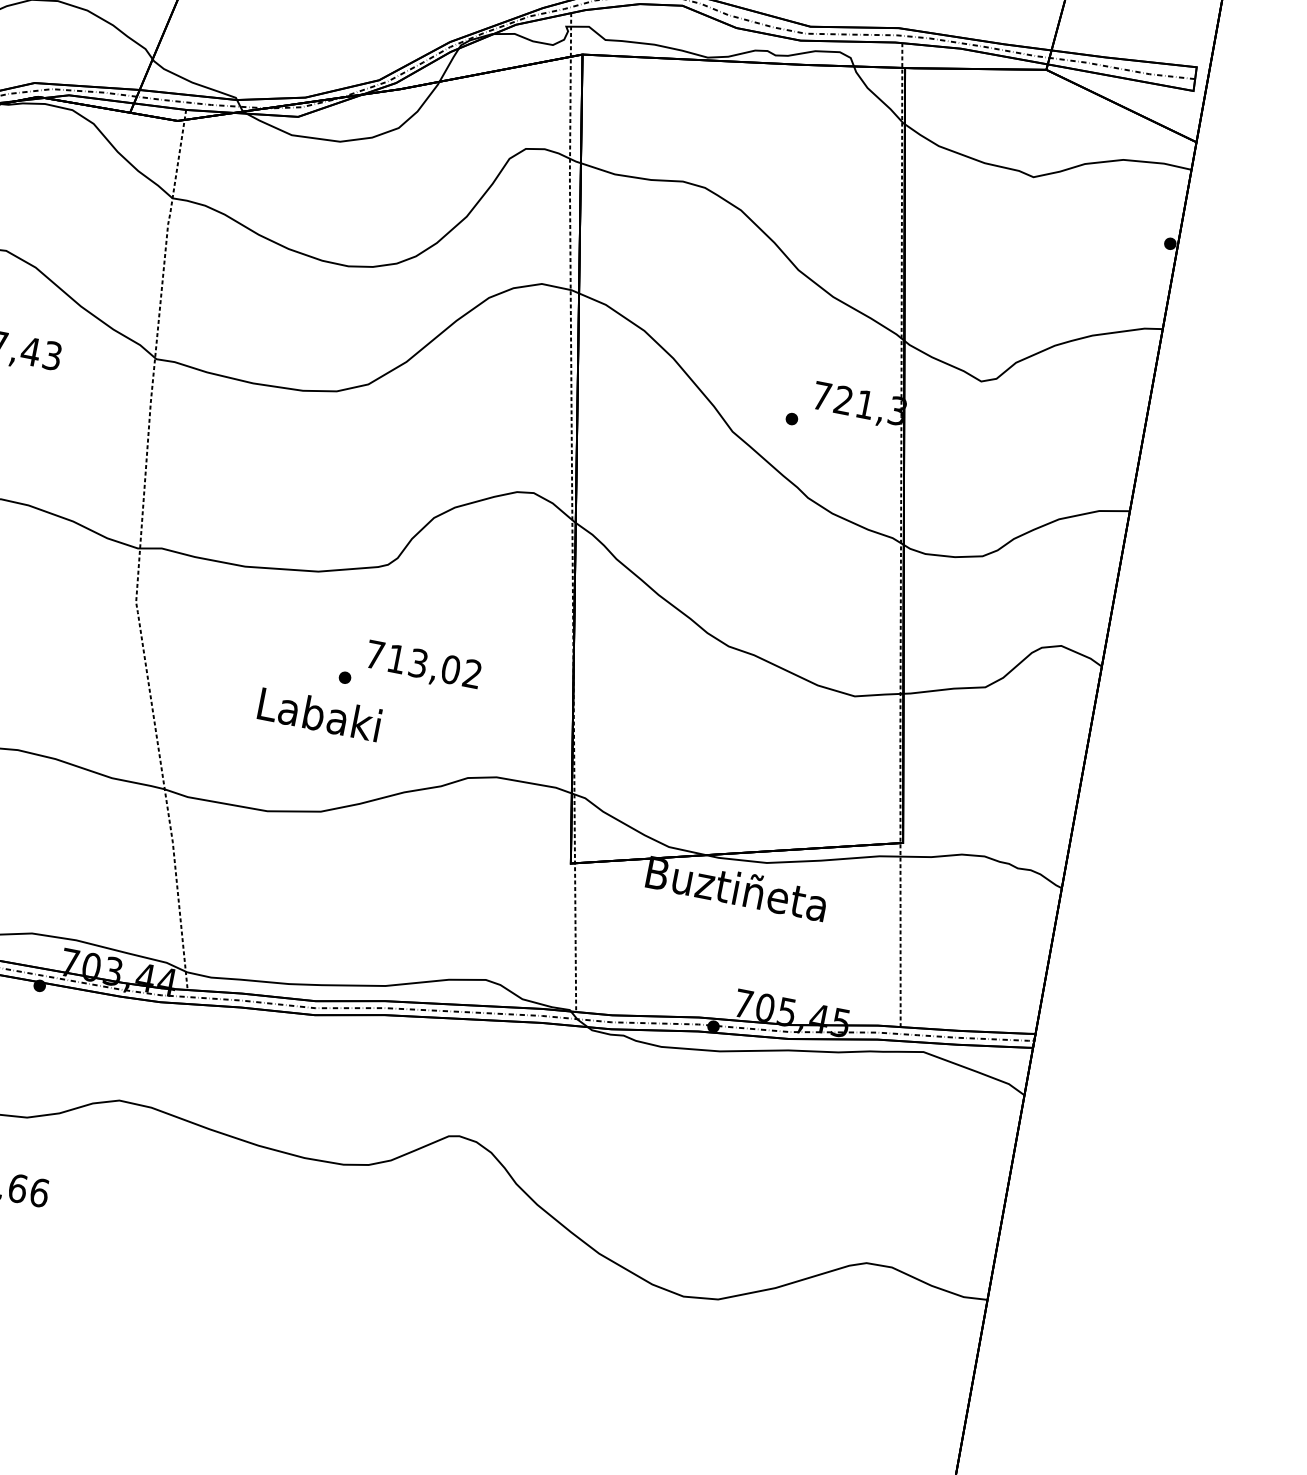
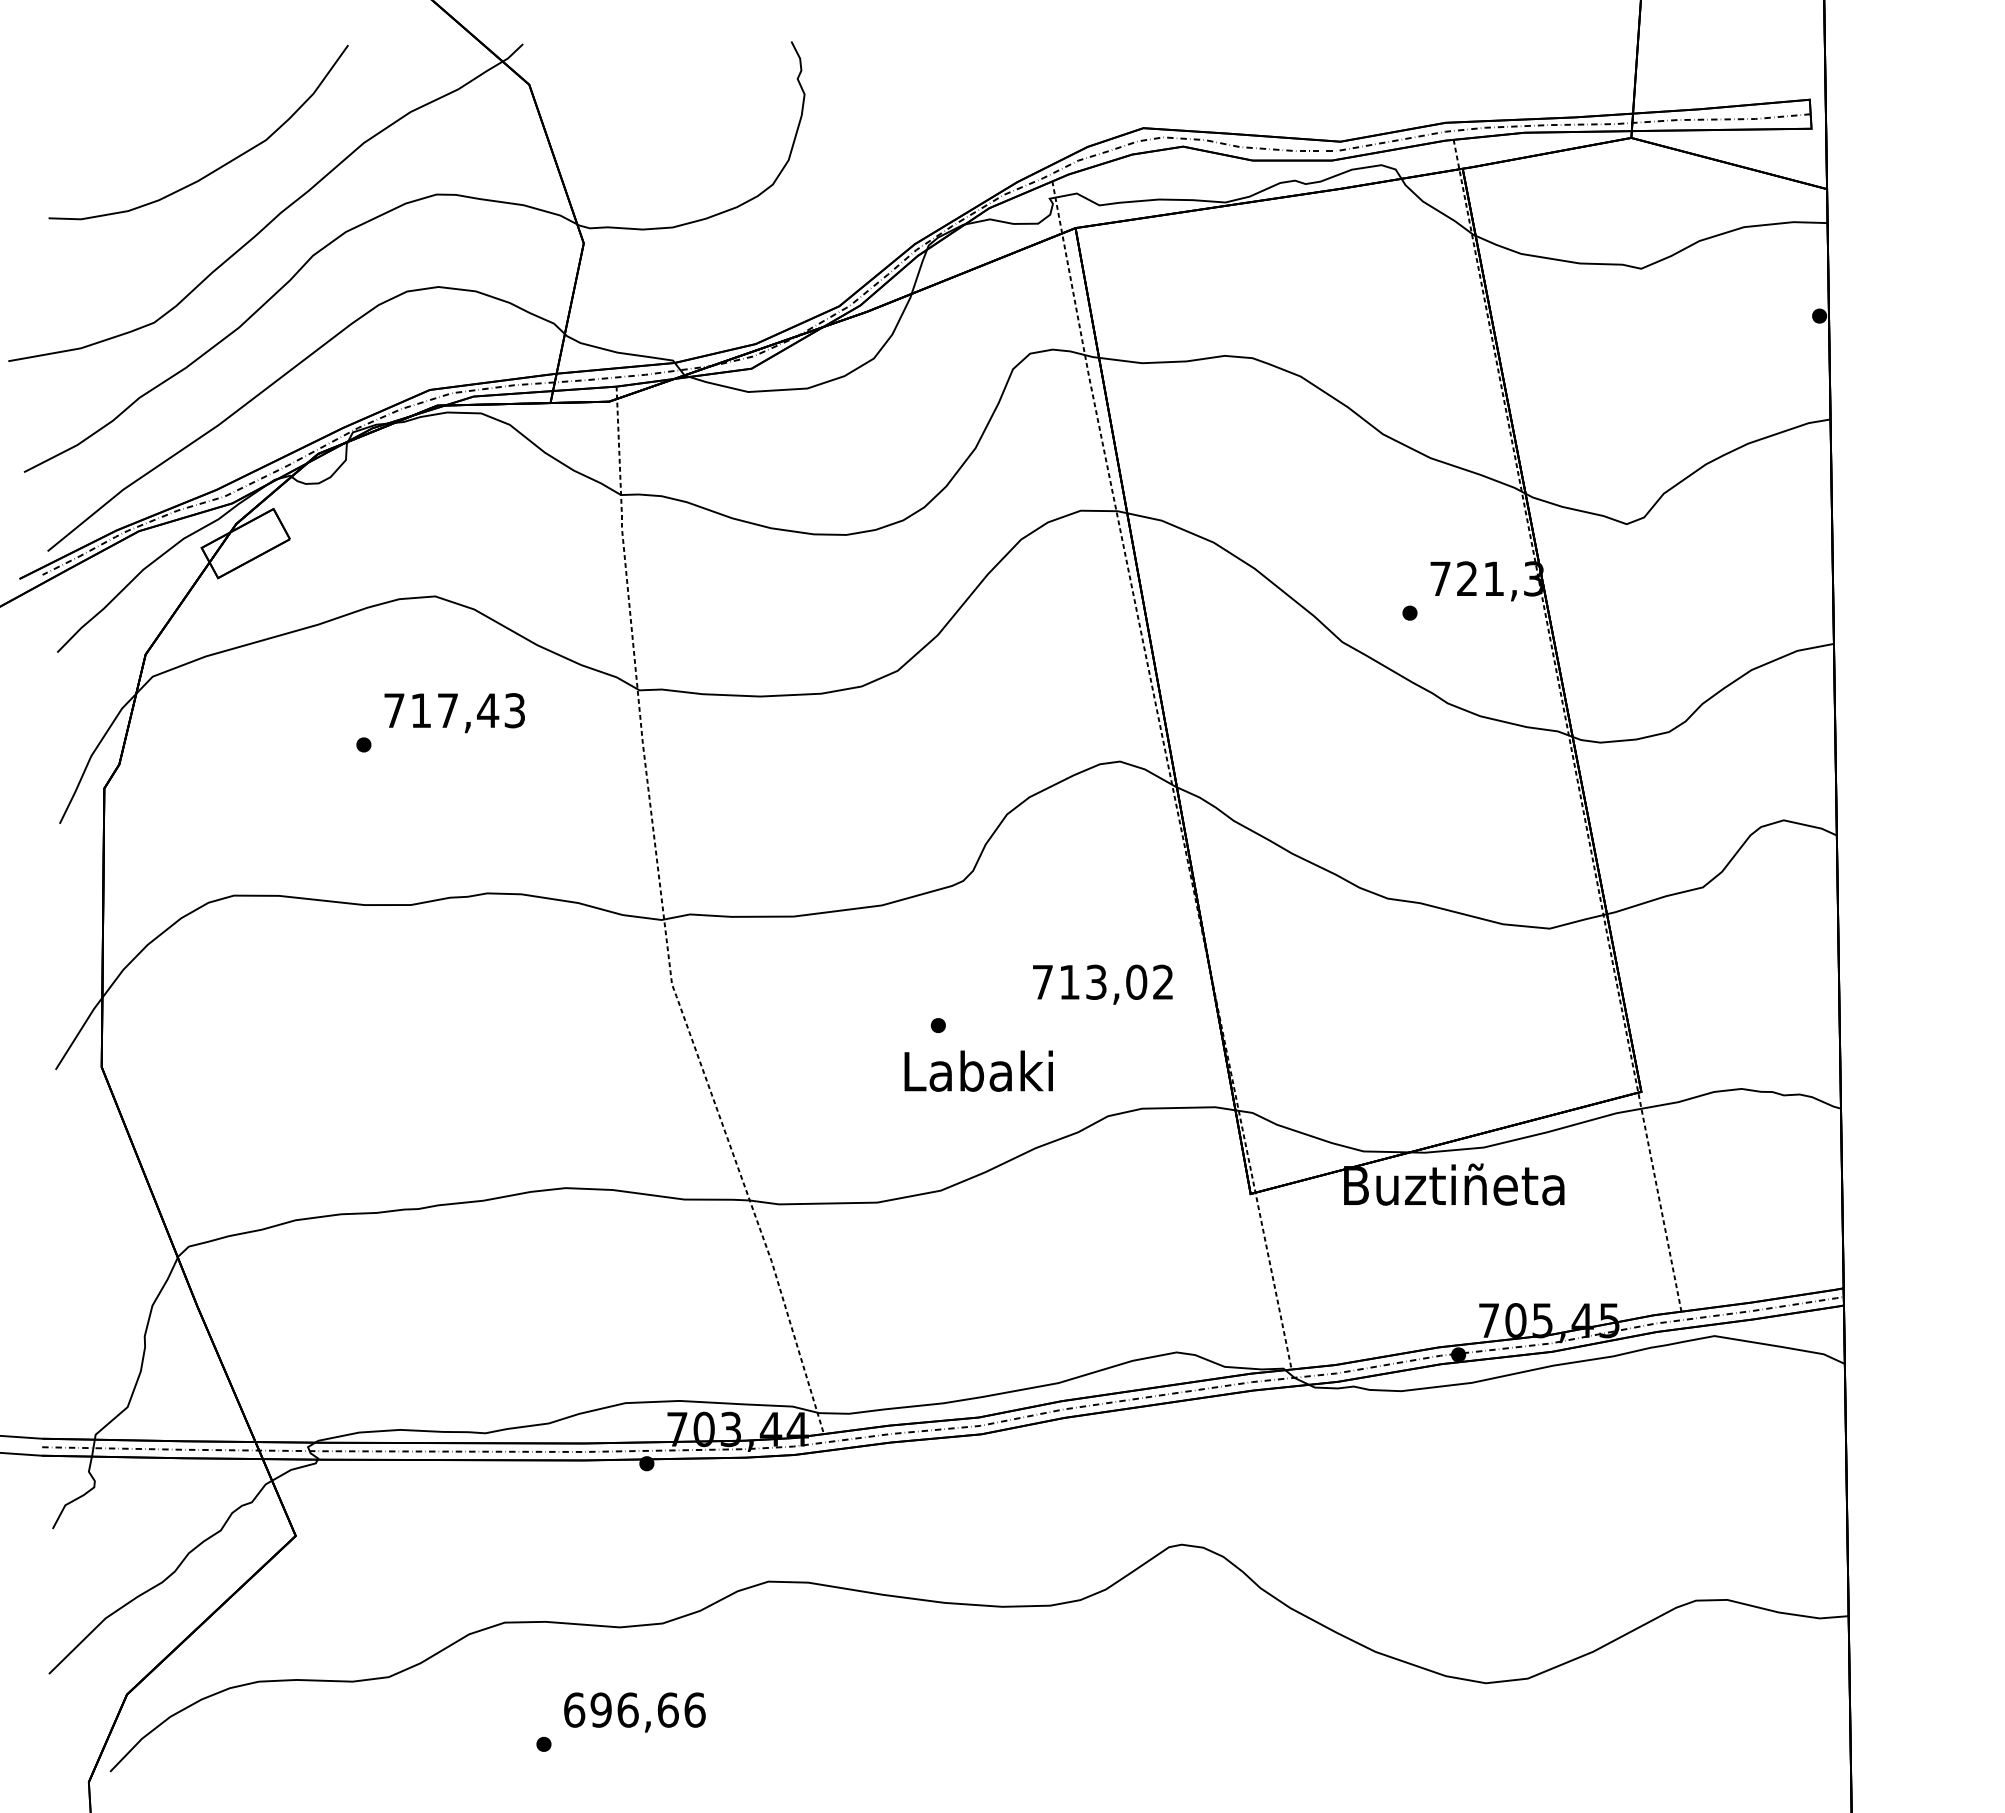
text: (423, 666) -> (1102, 984), moved
text: (319, 713) -> (978, 1070), moved

